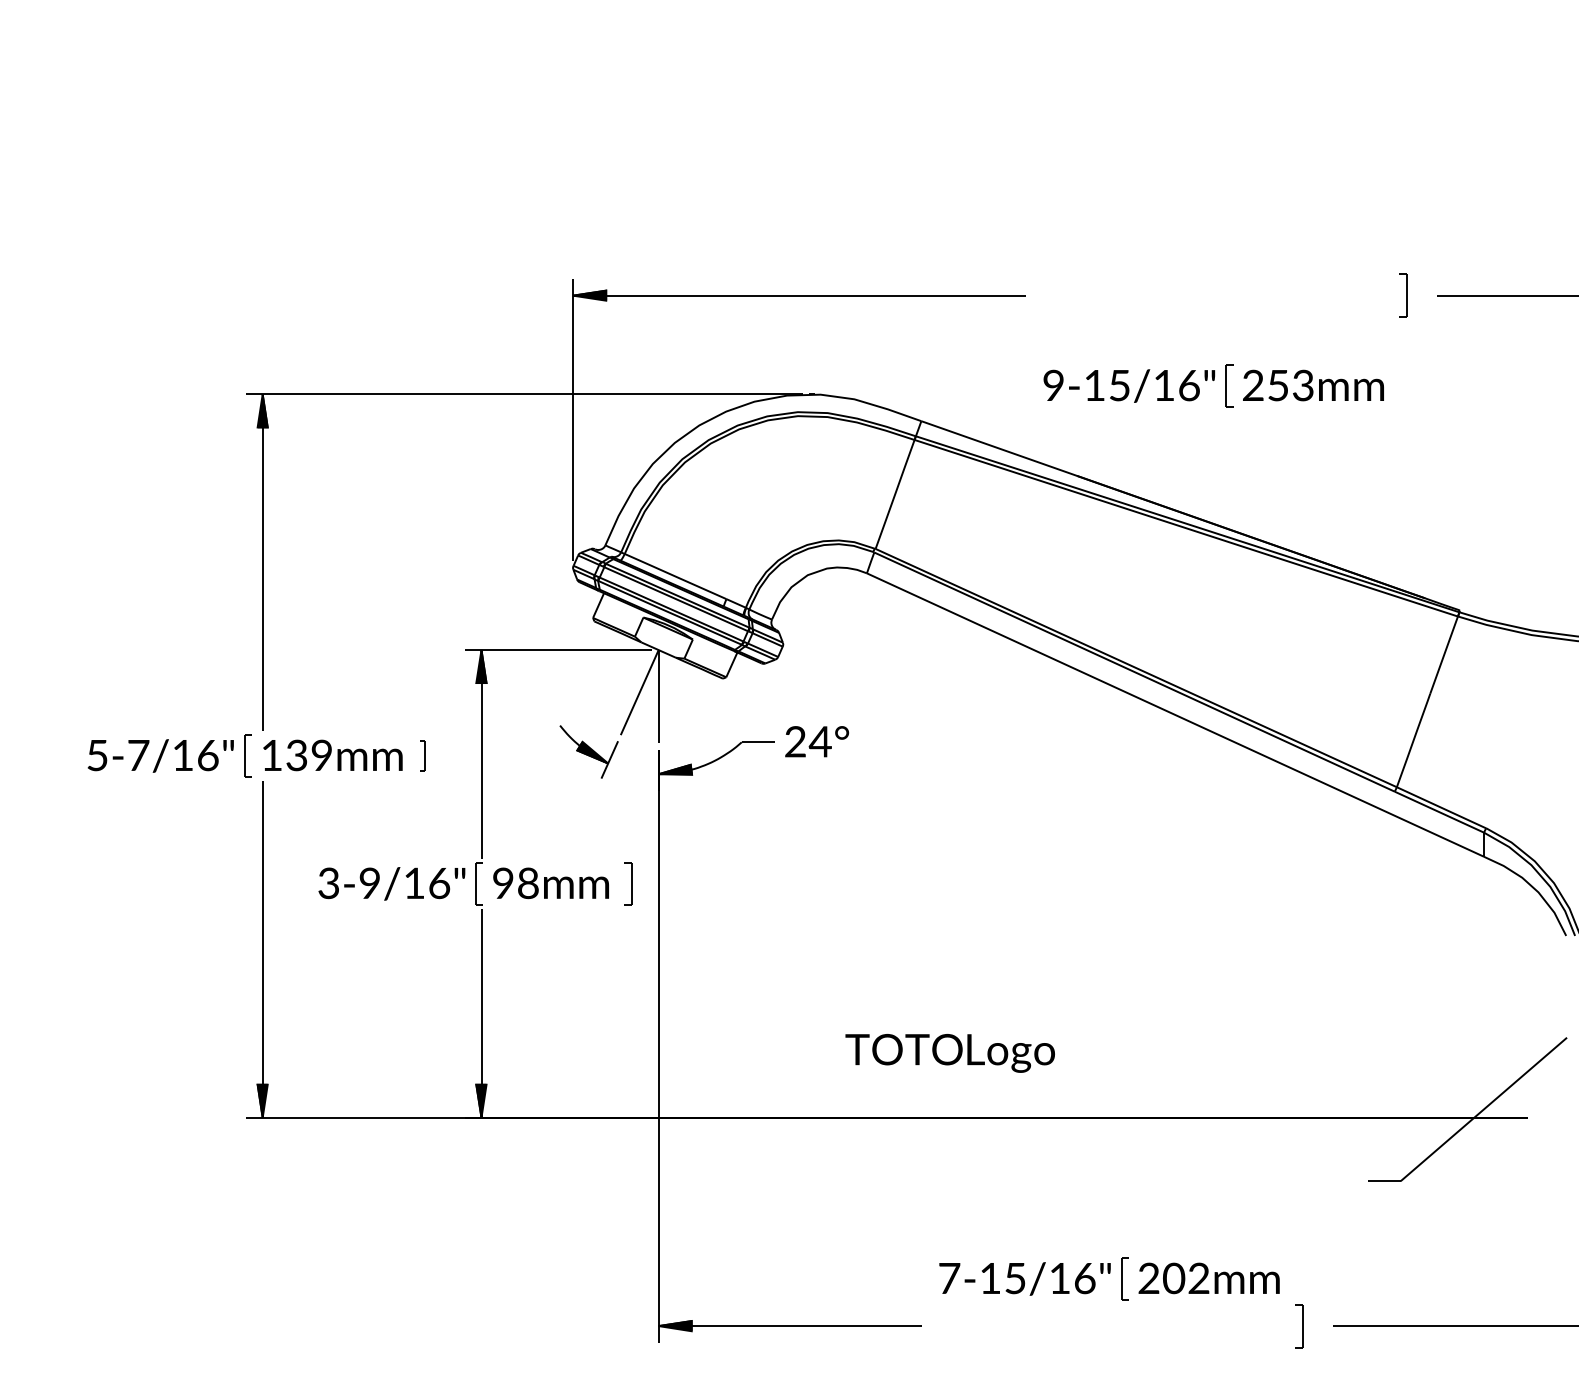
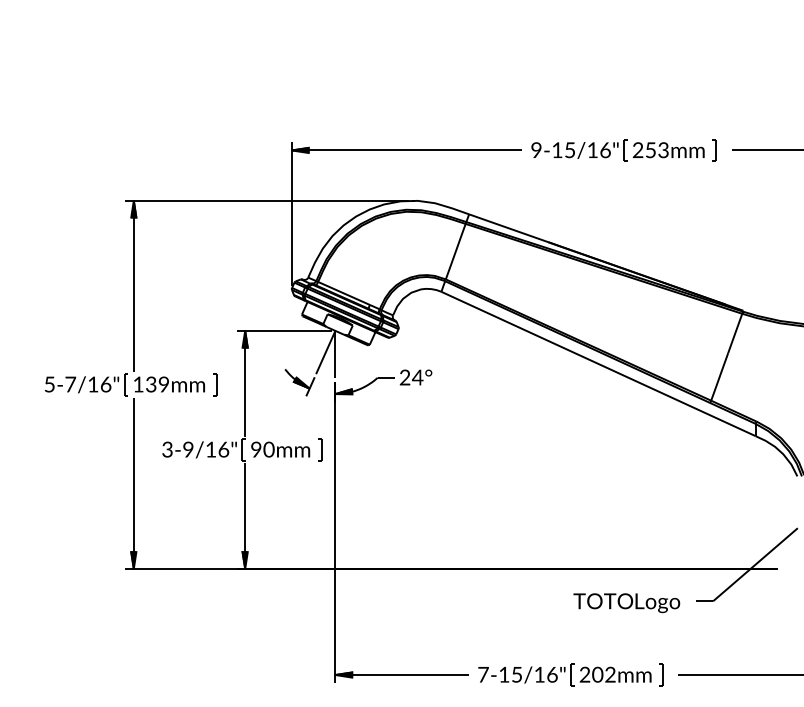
part: (1212, 386) -> (617, 150), moved
part: (423, 755) -> (215, 384), size x1.43
text: (527, 885) -> (268, 450), 98mm -> 90mm
text: (949, 1053) -> (626, 603), moved
part: (1108, 1277) -> (564, 674), moved

